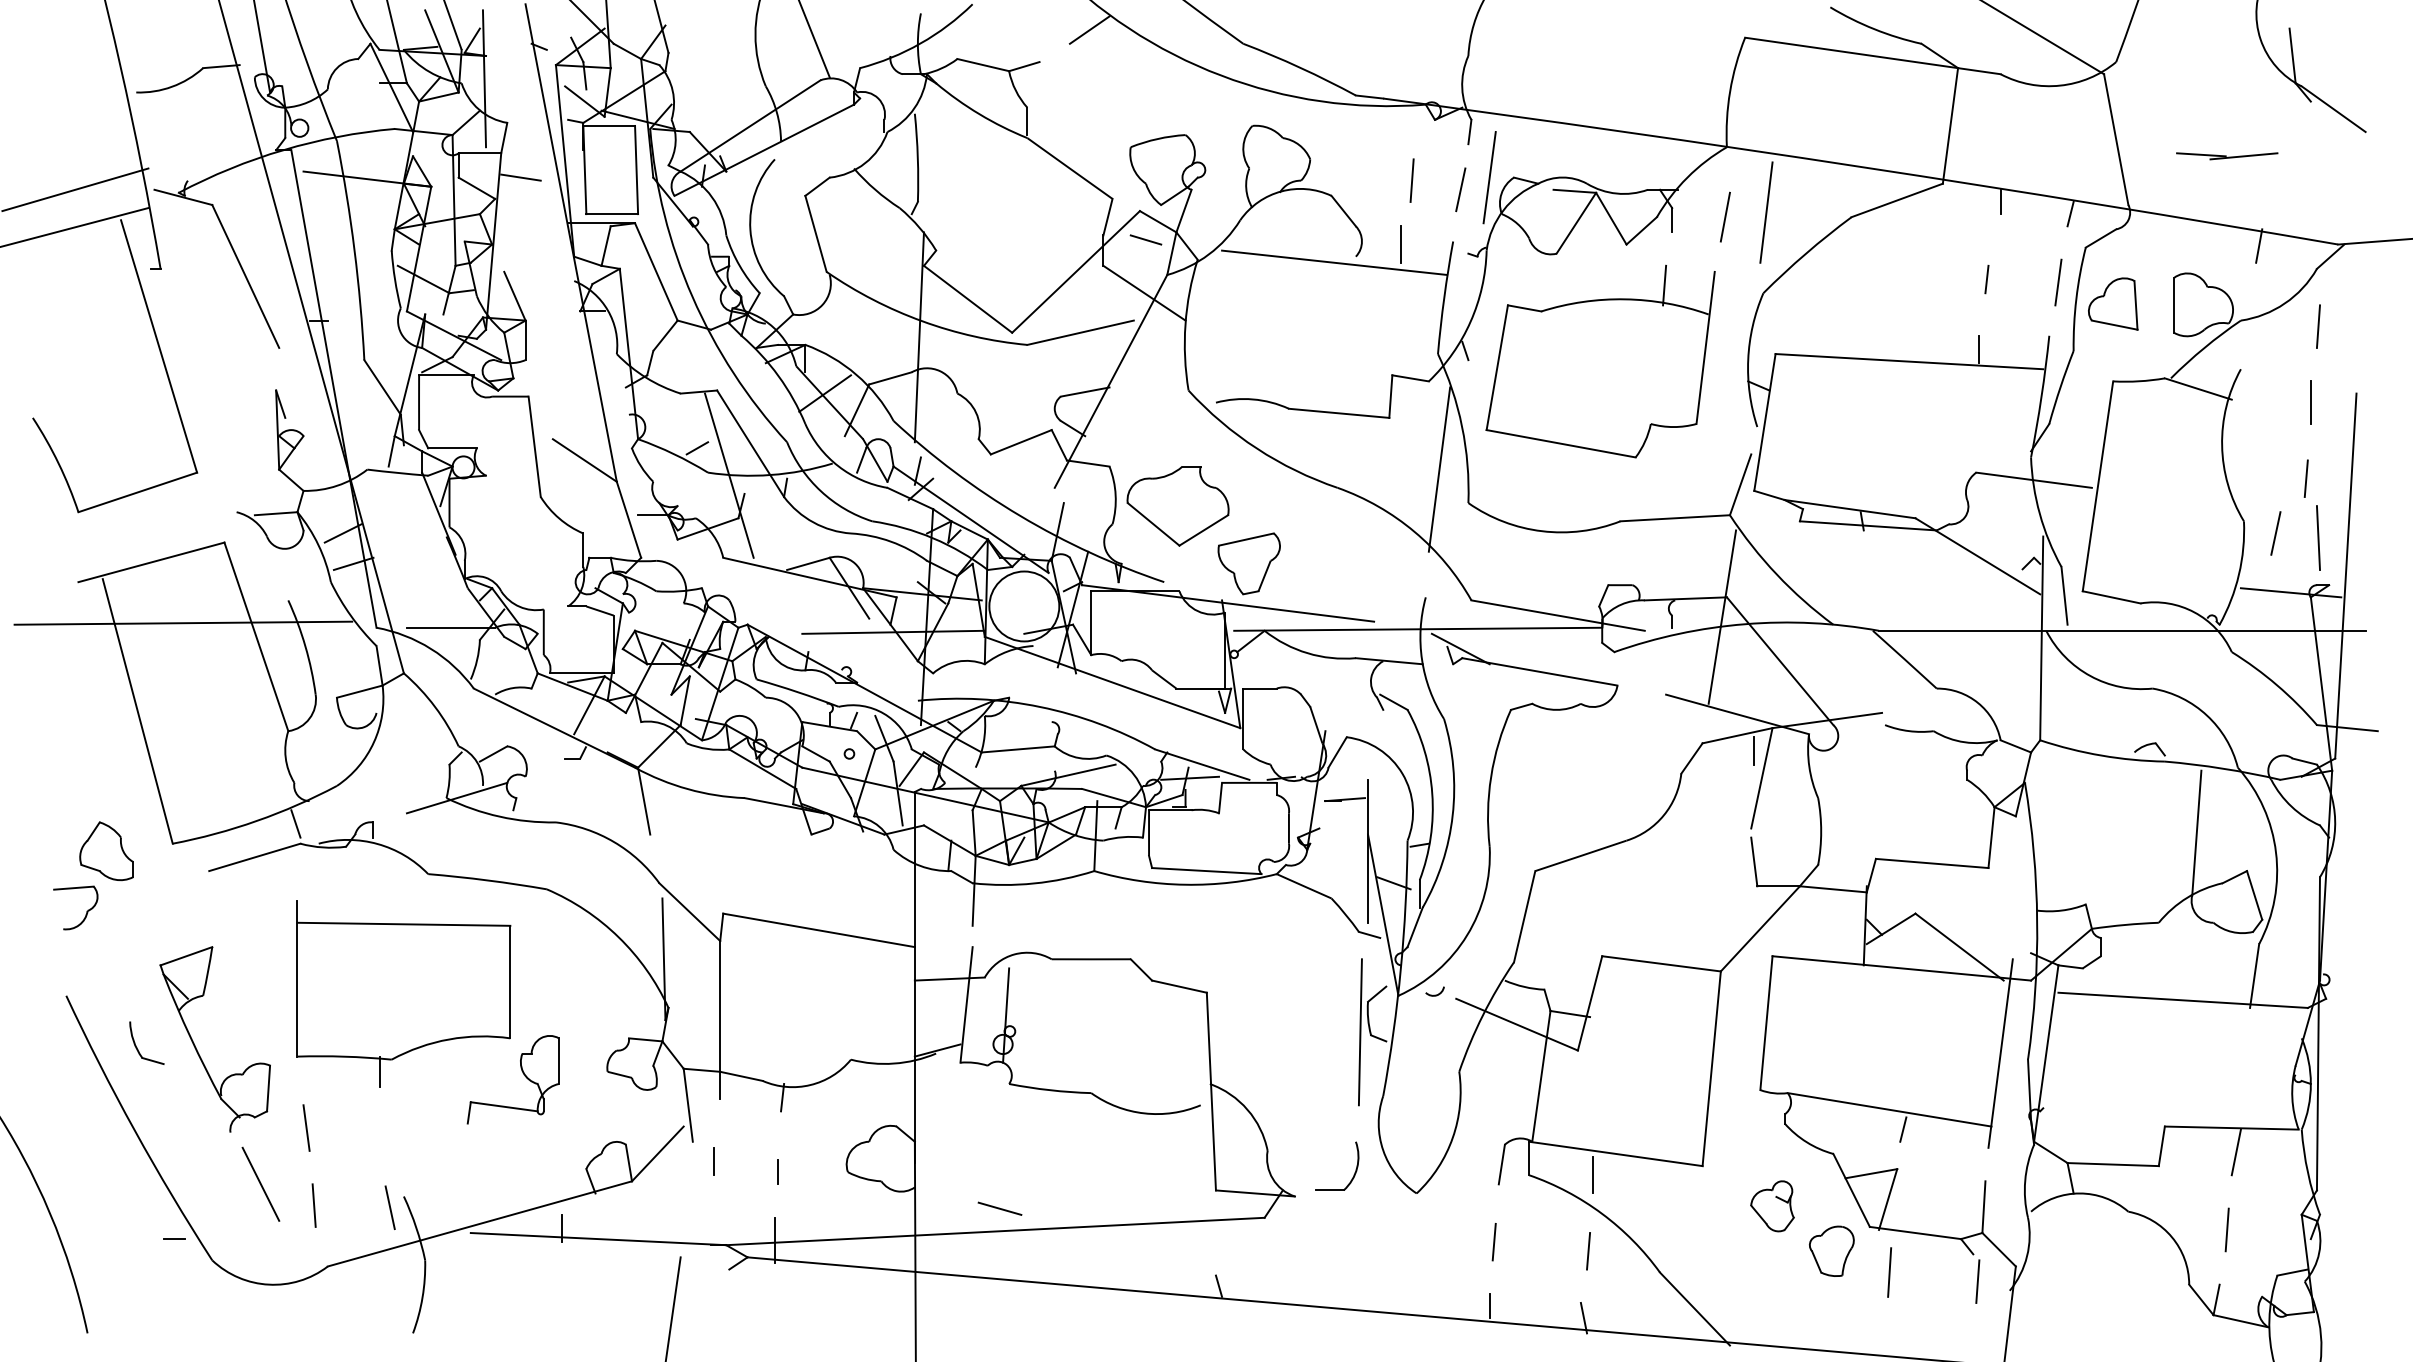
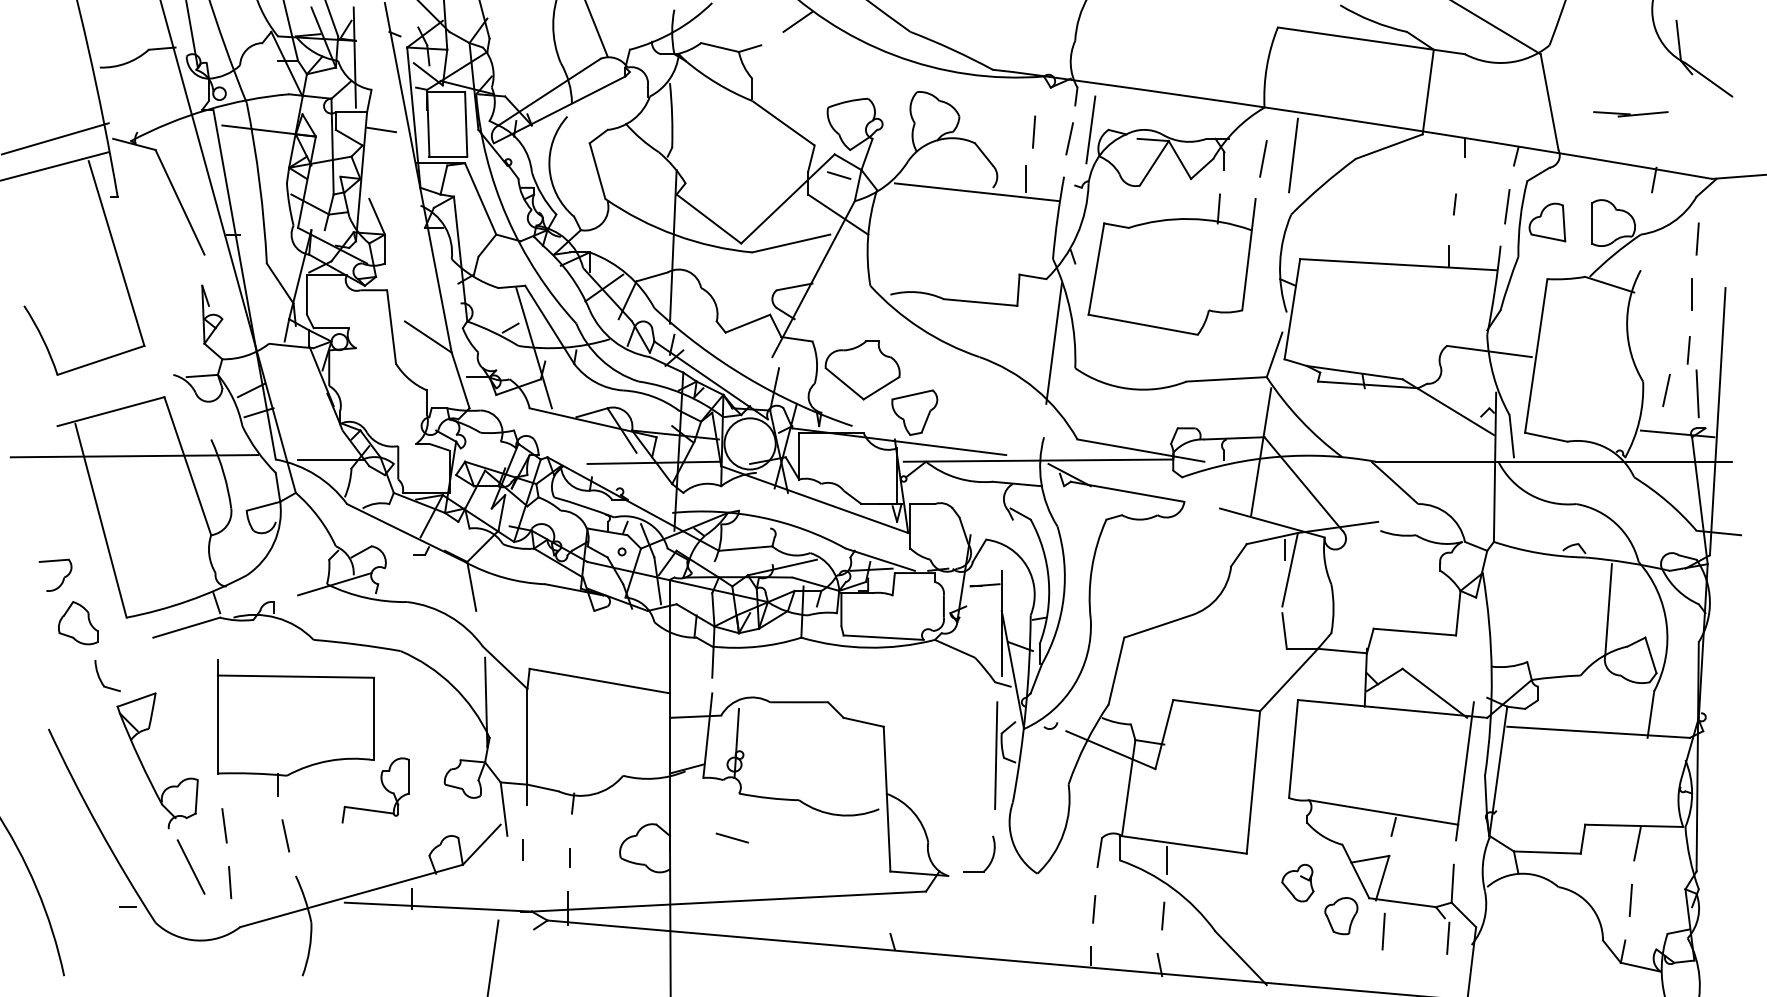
part: (86, 911) -> (63, 577), moved
part: (137, 1047) -> (100, 678), moved
line: (389, 1207) -> (285, 835), moved
line: (999, 1208) -> (731, 837), moved

